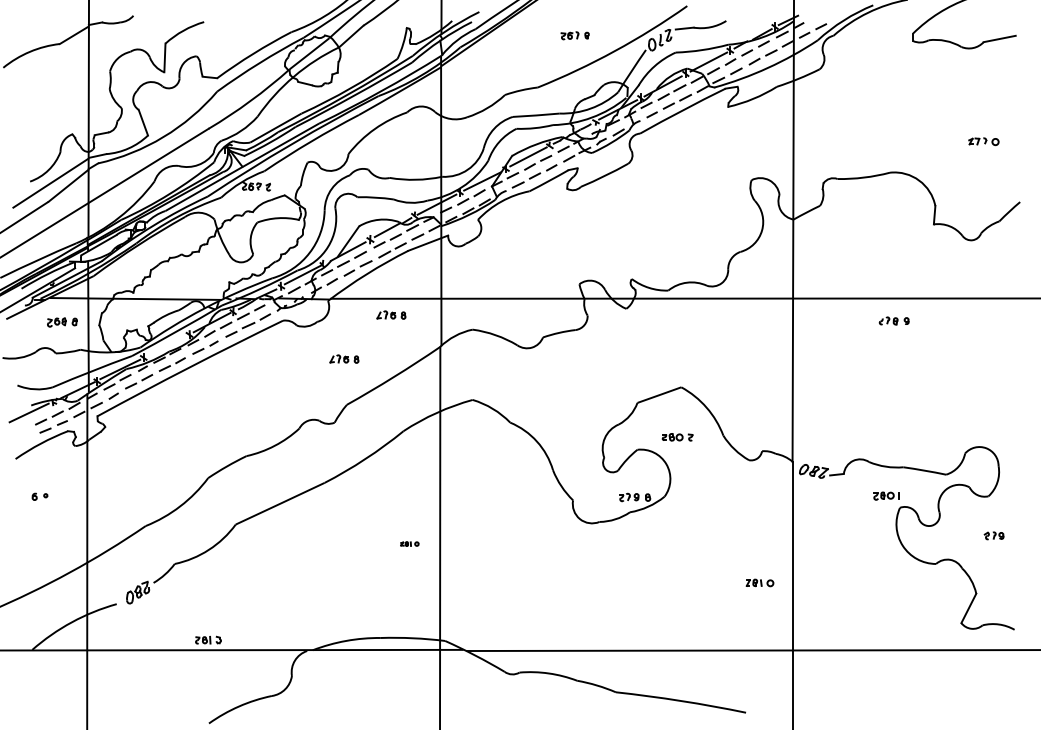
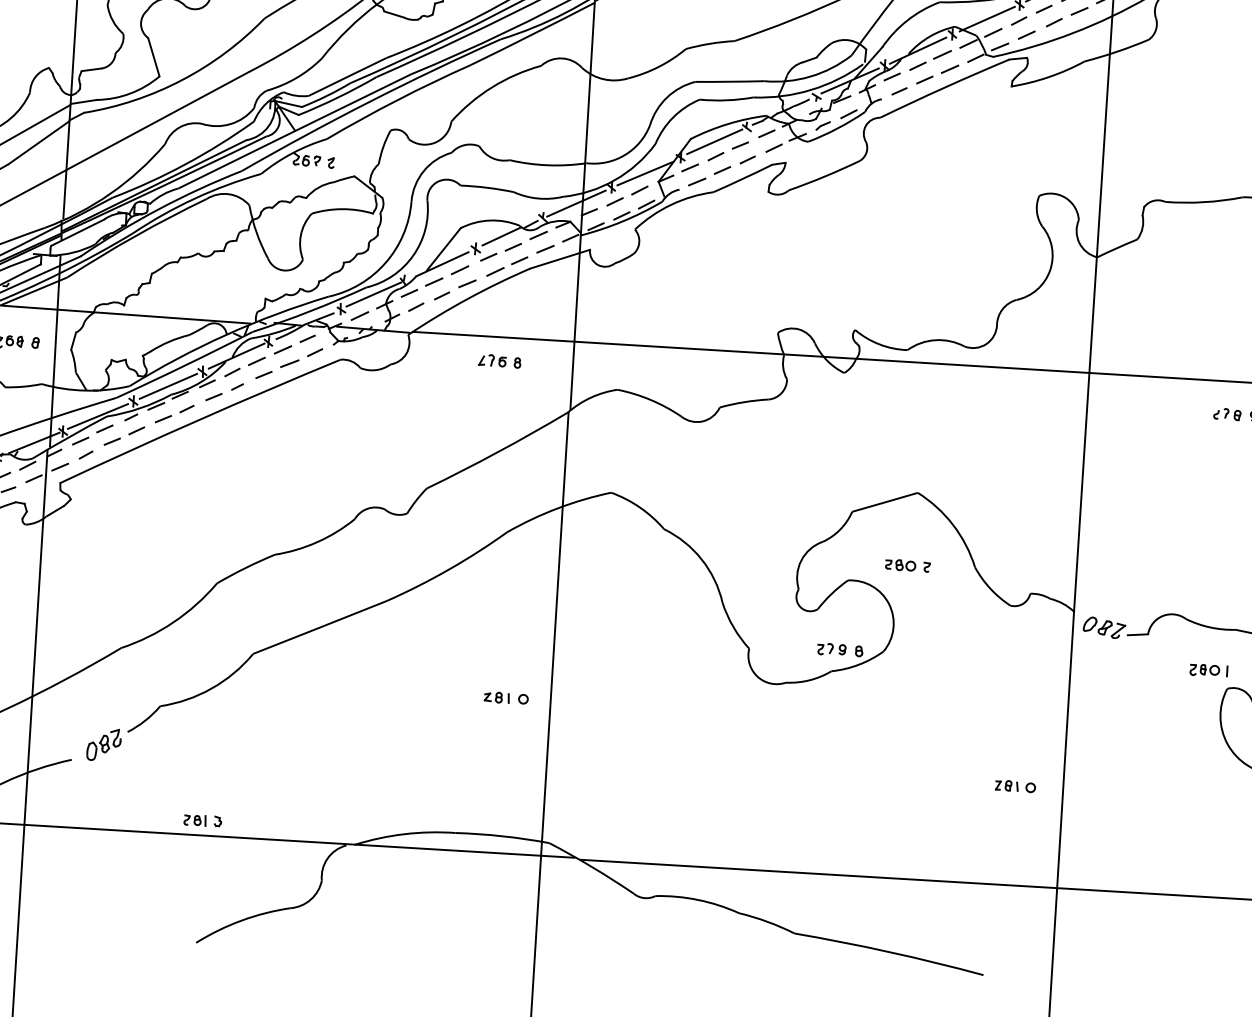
line: (166, 345) -> (167, 385), added
part: (344, 358) -> (427, 420), removed
part: (409, 543) -> (505, 697), size x1.67

